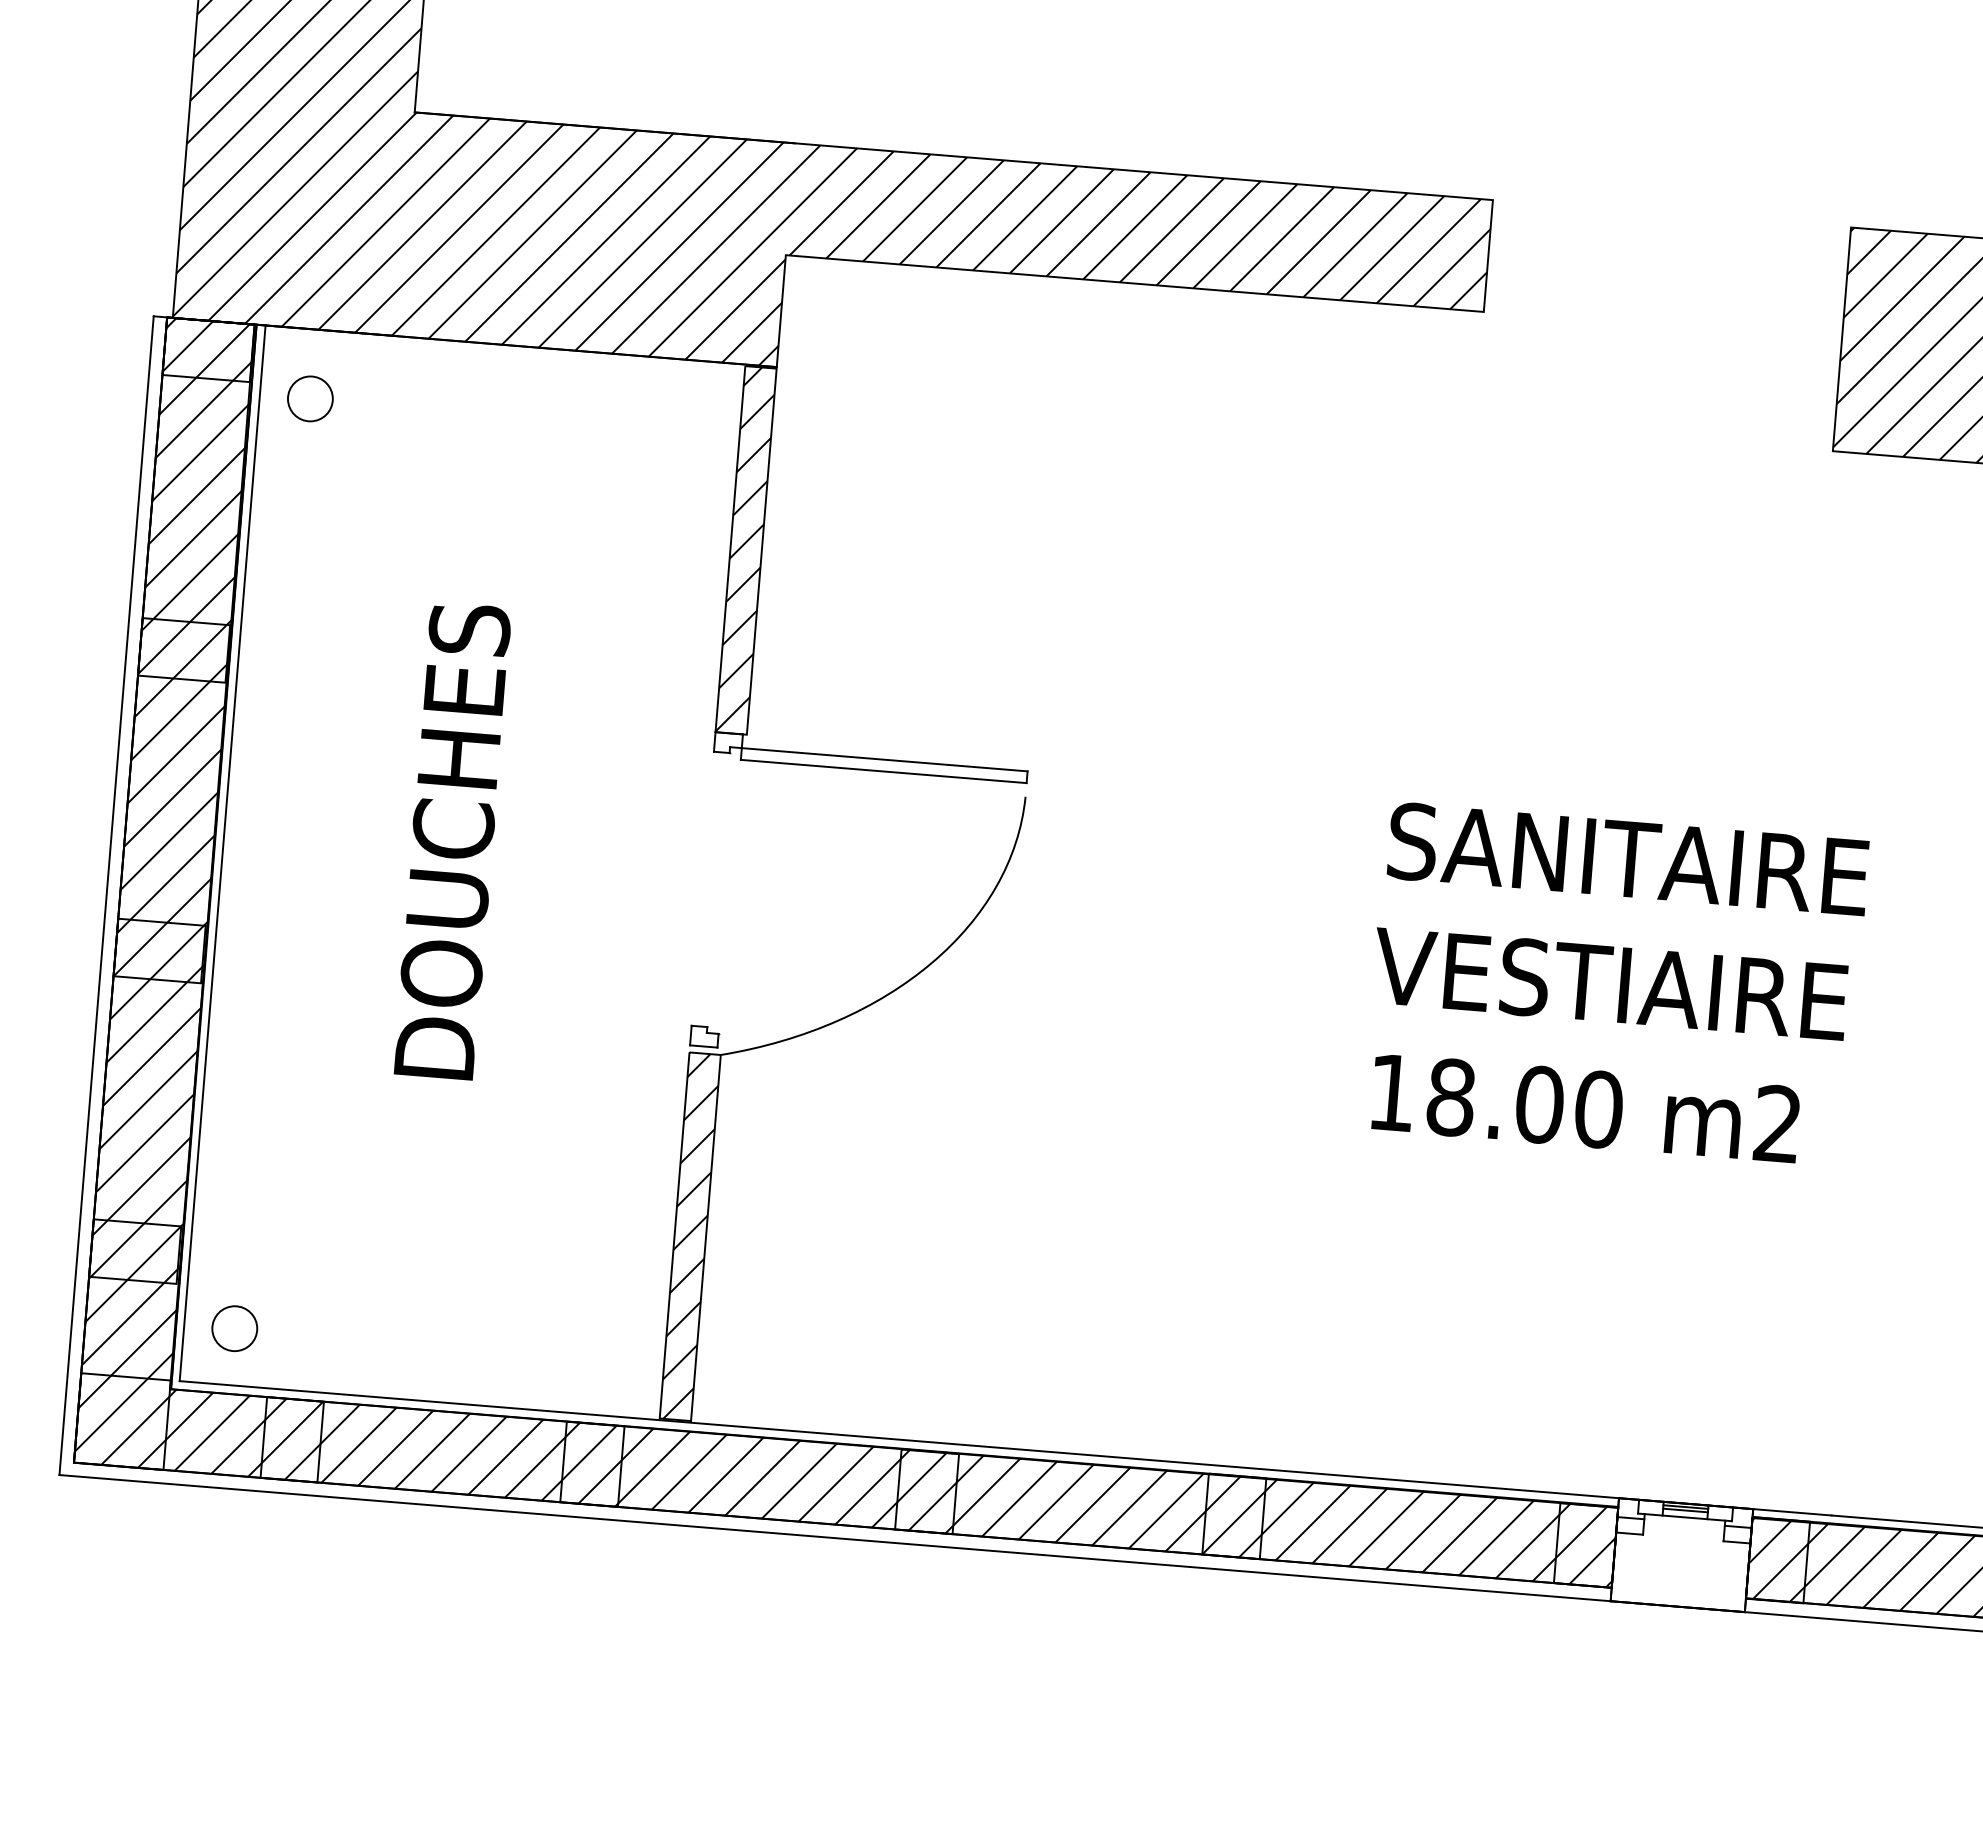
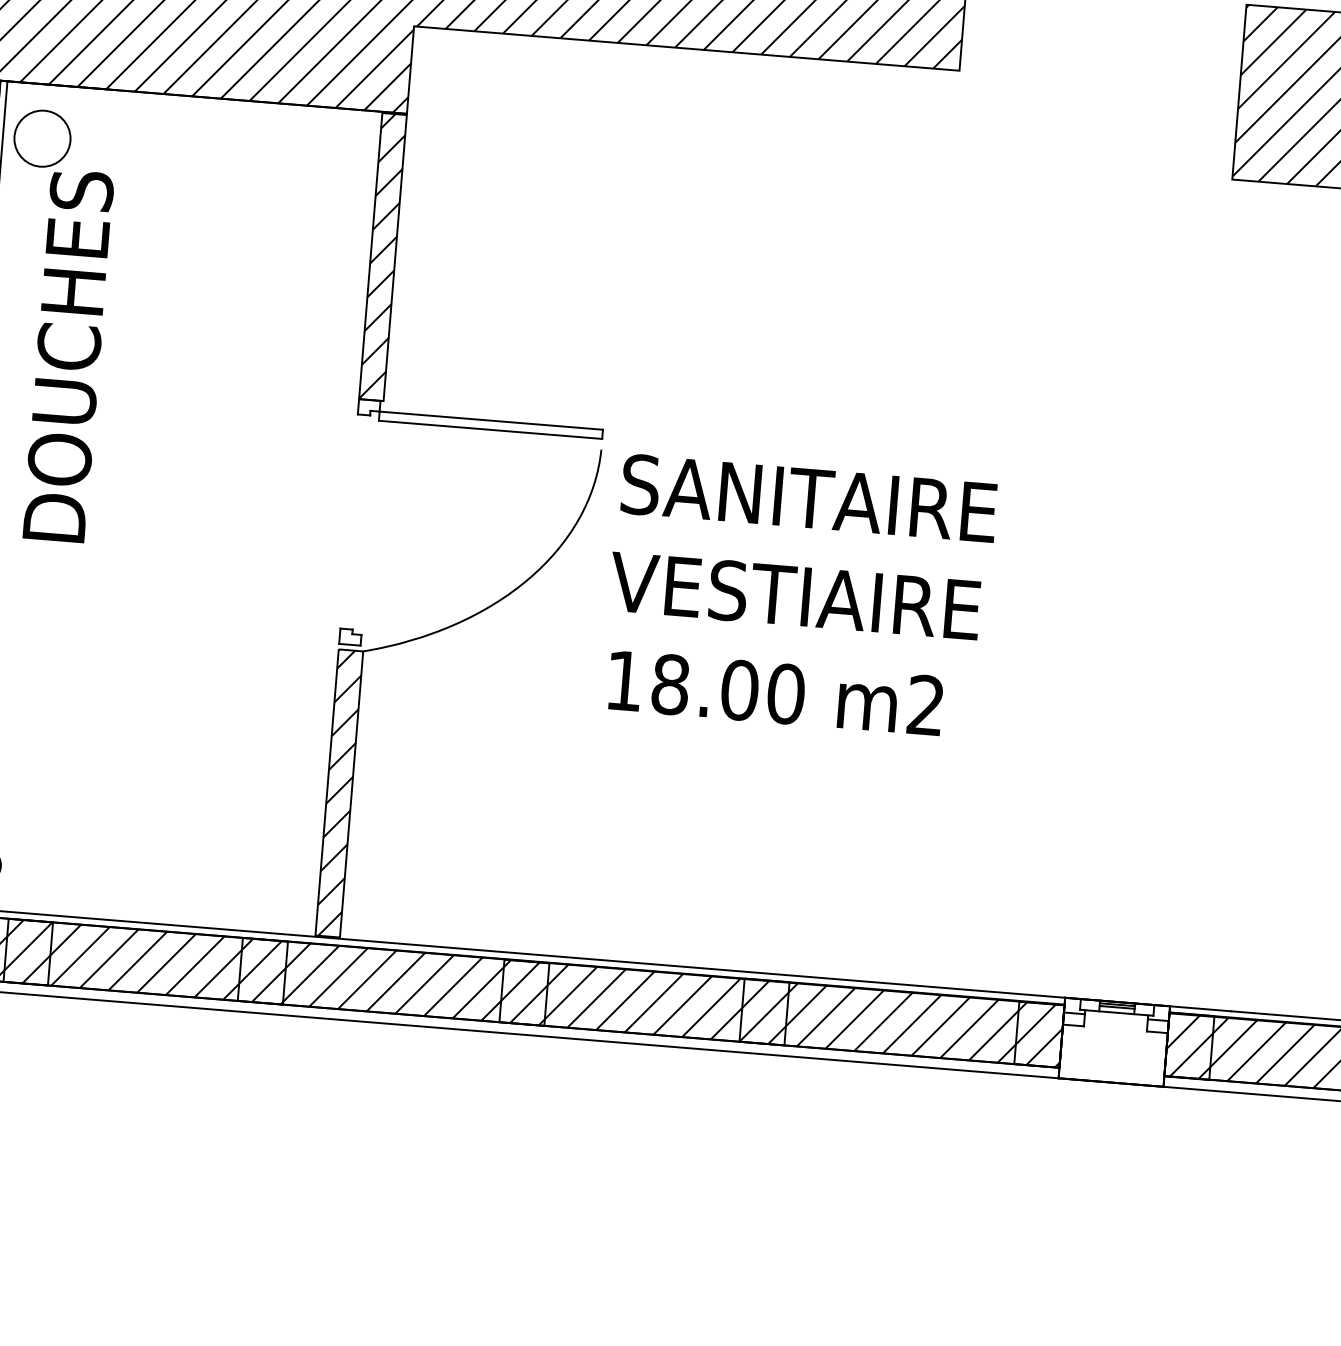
circle: (309, 398) -> (41, 138), size x1.6
text: (451, 842) -> (67, 357), moved
text: (1620, 982) -> (802, 594), moved

